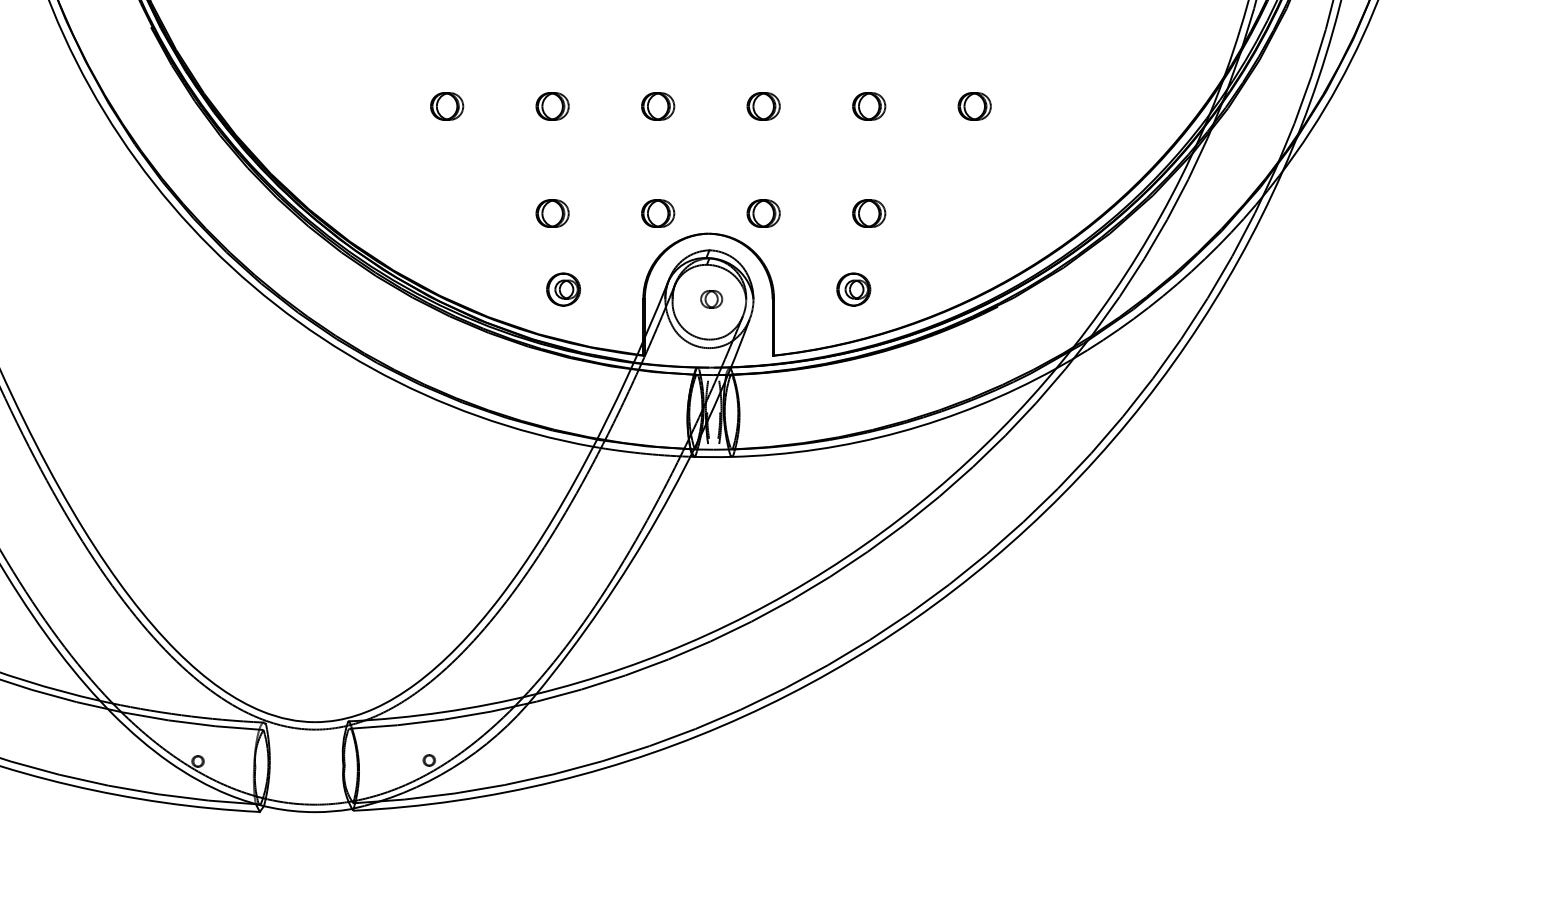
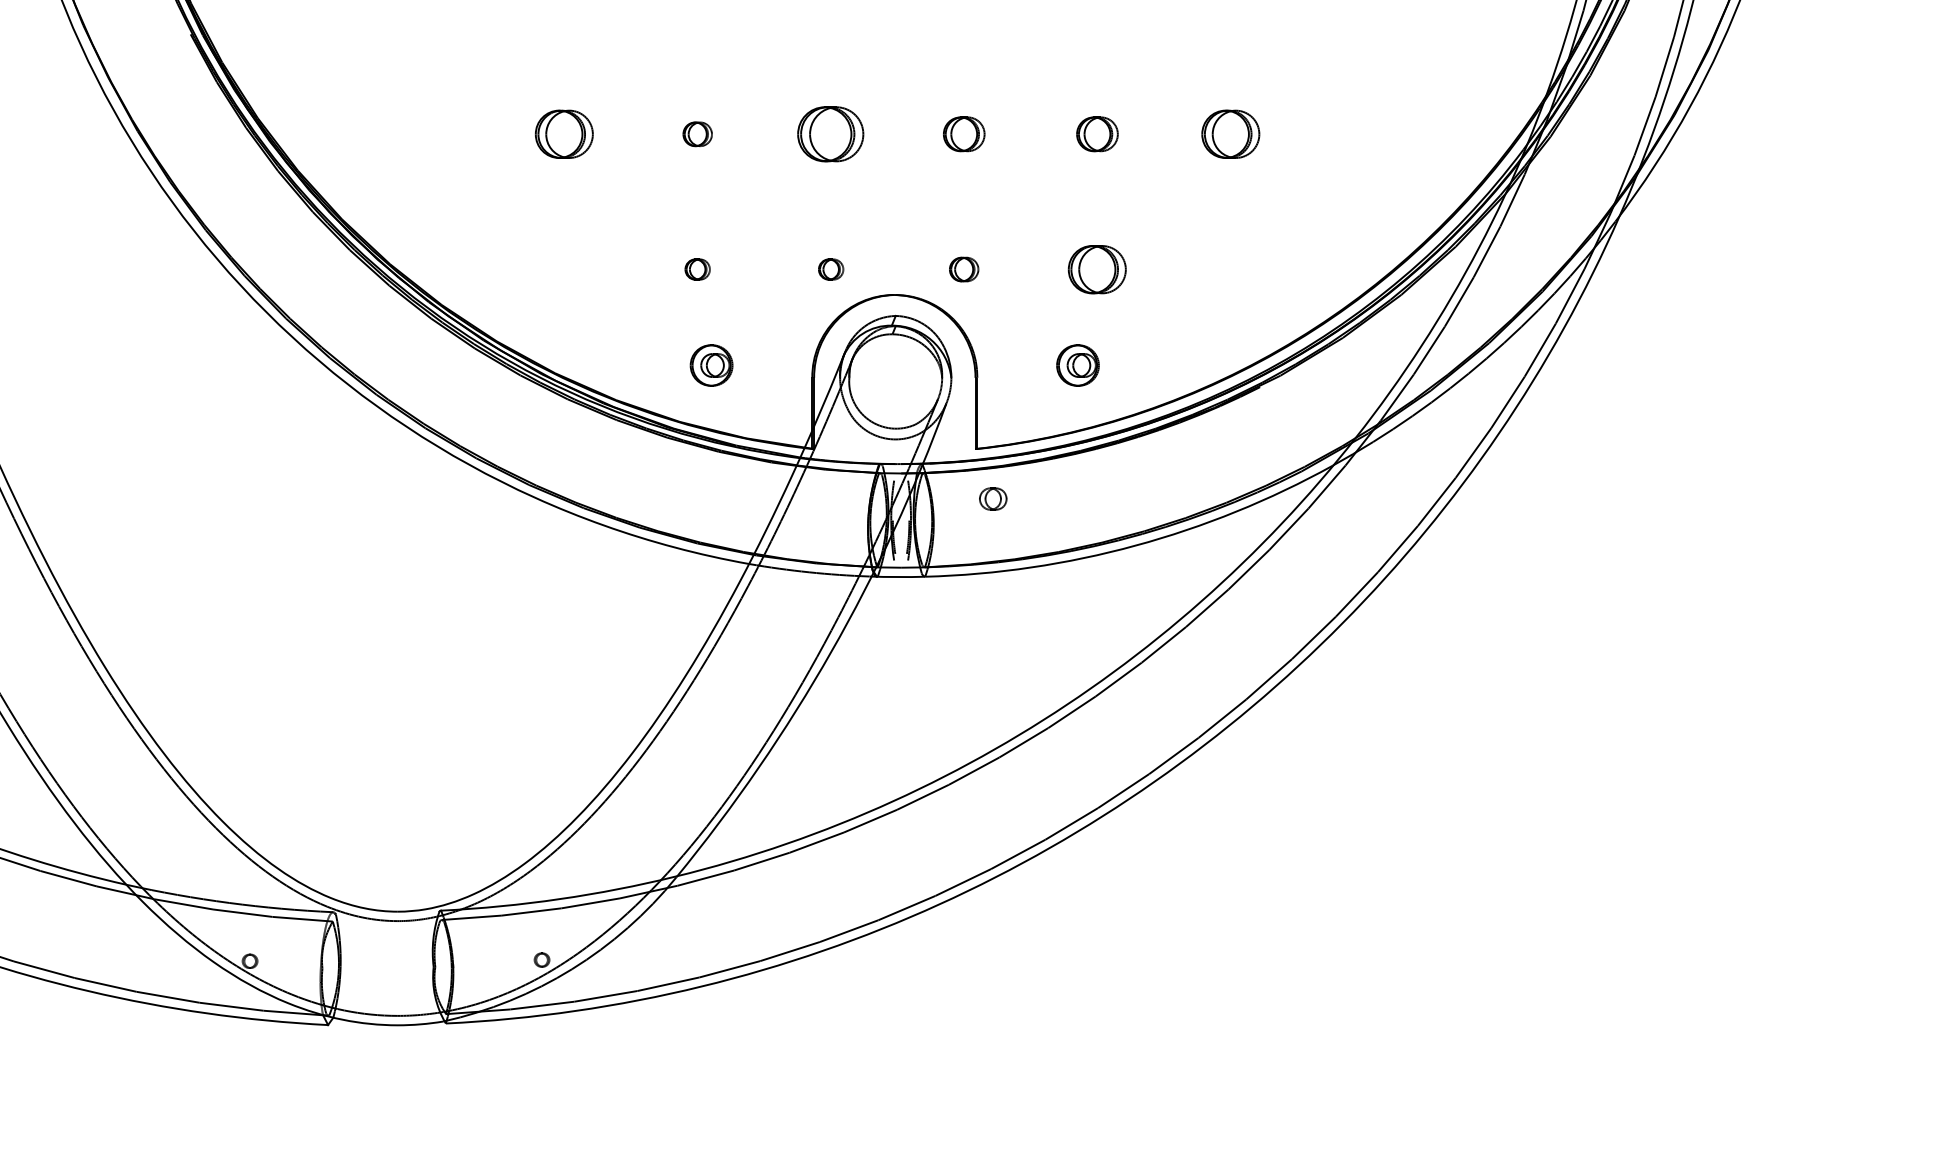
part: (447, 106) -> (565, 134), size x1.4
part: (552, 106) -> (697, 134), size x0.7
part: (658, 106) -> (831, 134), size x1.6
part: (974, 106) -> (1230, 134), size x1.4
part: (552, 213) -> (697, 269), size x0.6
part: (658, 213) -> (831, 269), size x0.6
part: (763, 213) -> (964, 269), size x0.7
part: (869, 213) -> (1097, 269), size x1.4
part: (711, 299) -> (993, 499), moved

